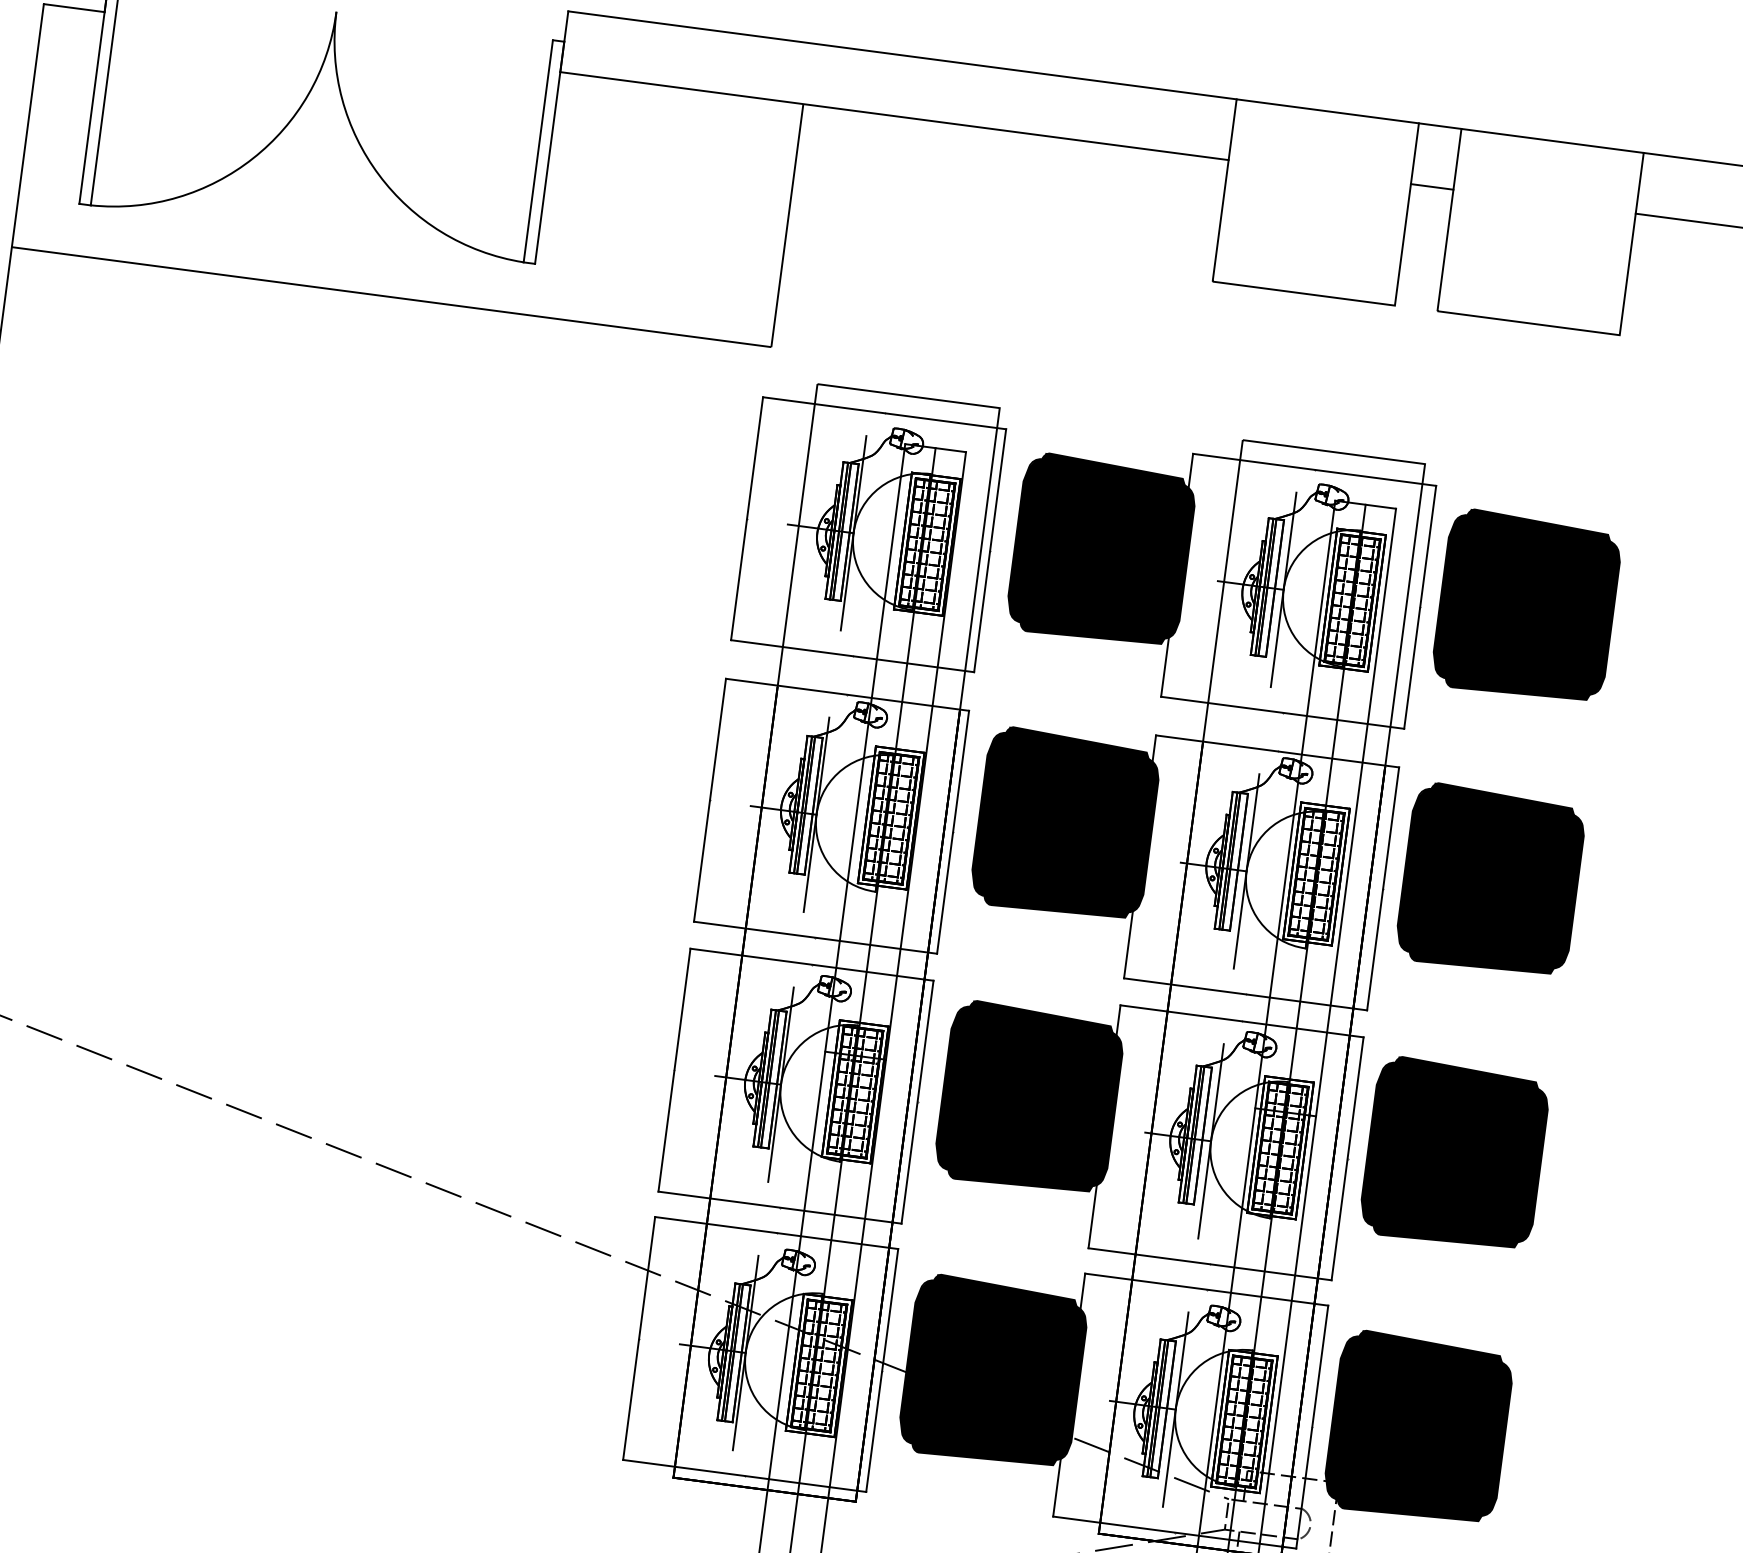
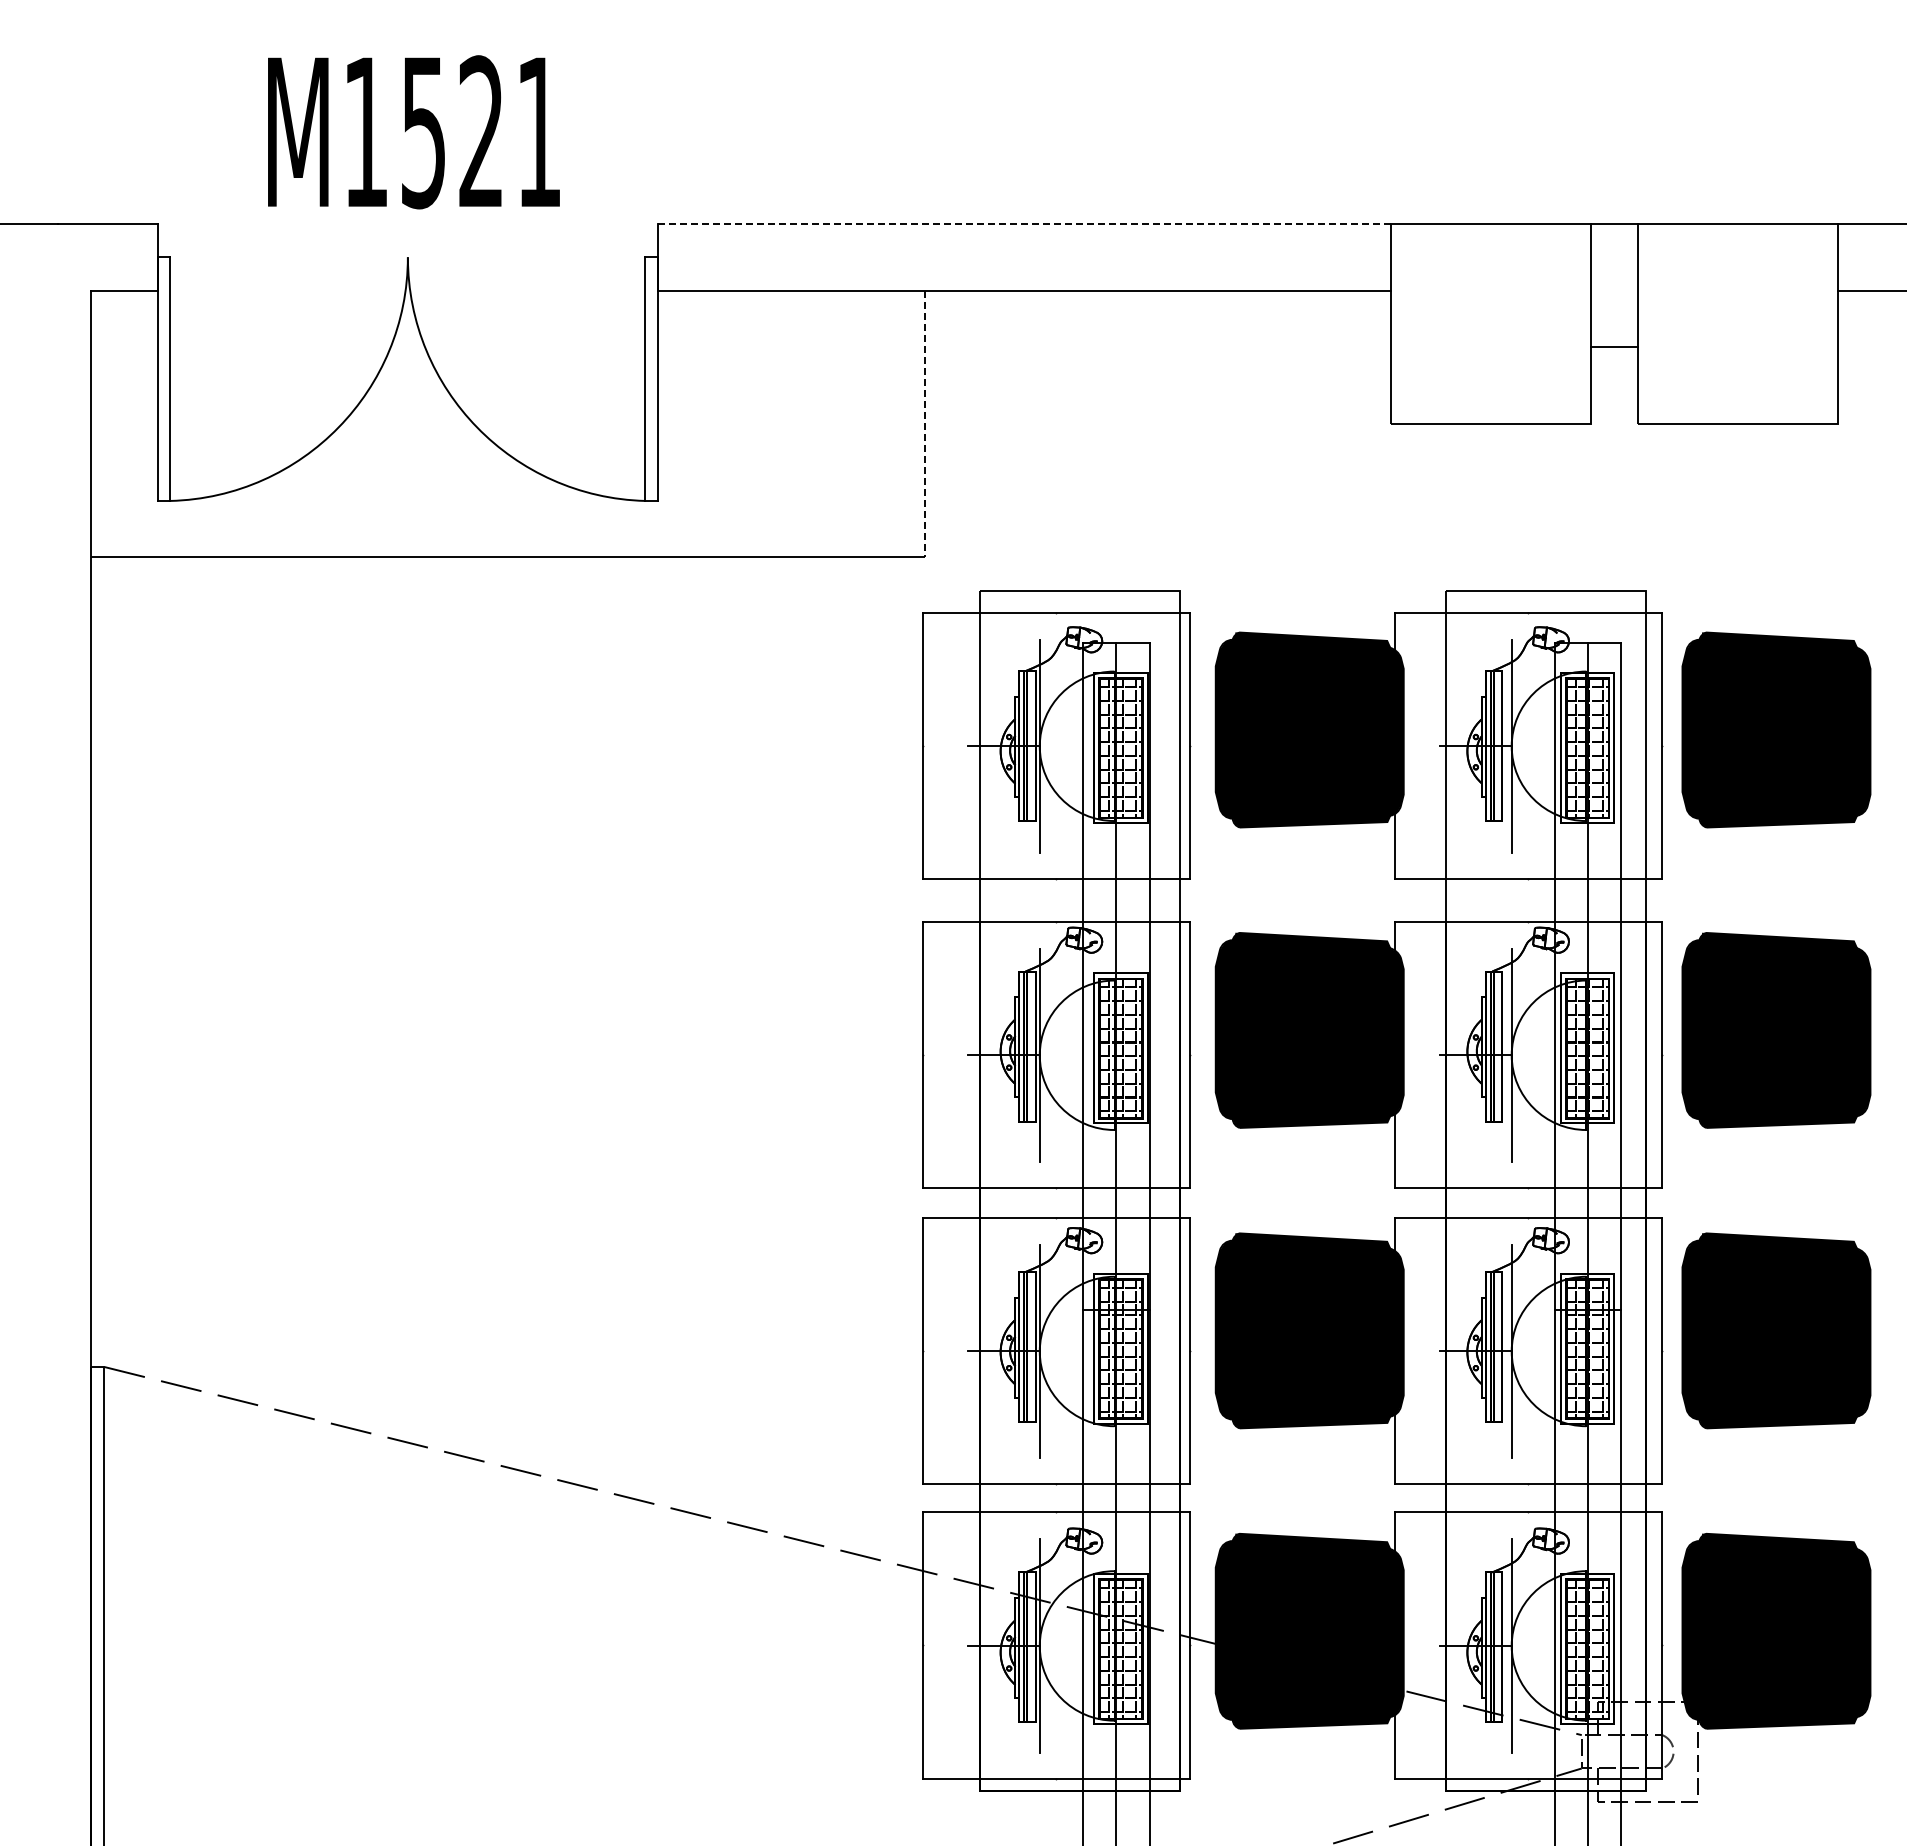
line: (902, 54) -> (1024, 223), solid -> dashed
line: (1431, 186) -> (1614, 346), moved
line: (787, 226) -> (924, 424), solid -> dashed

